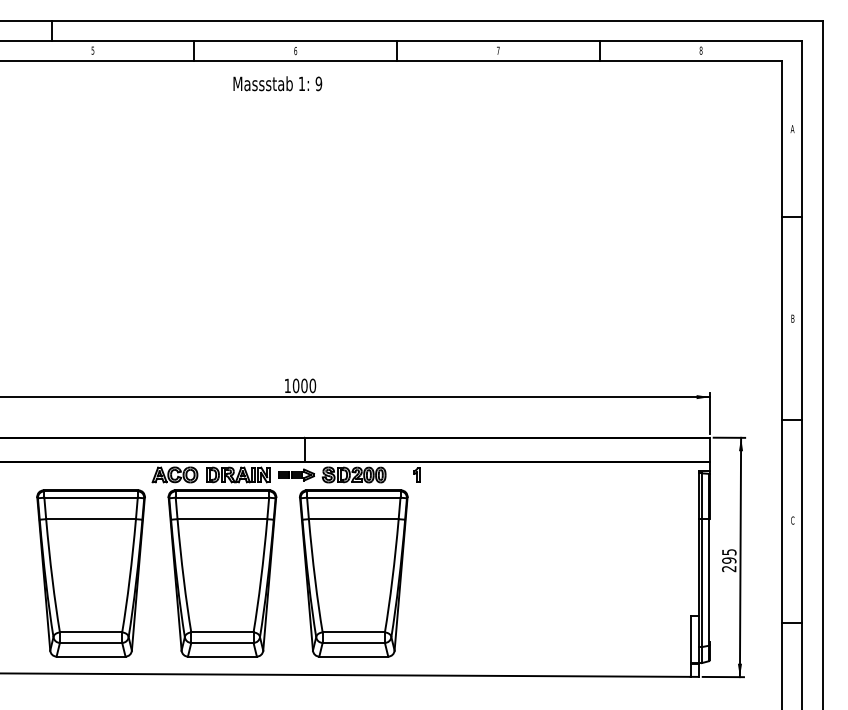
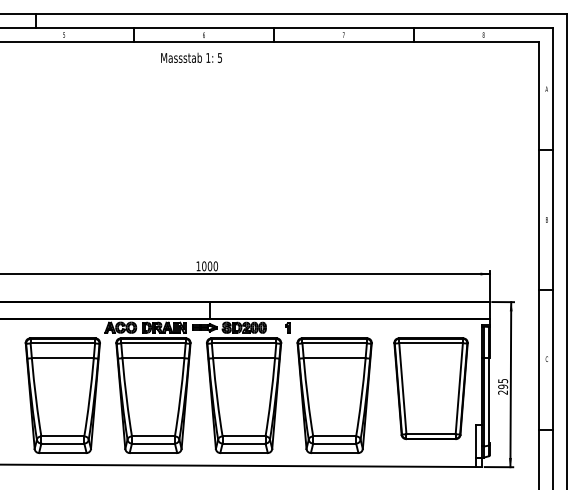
text: (318, 83) -> (219, 57), 9 -> 5
part: (624, 563) -> (430, 388), added
part: (484, 573) -> (334, 395), added

